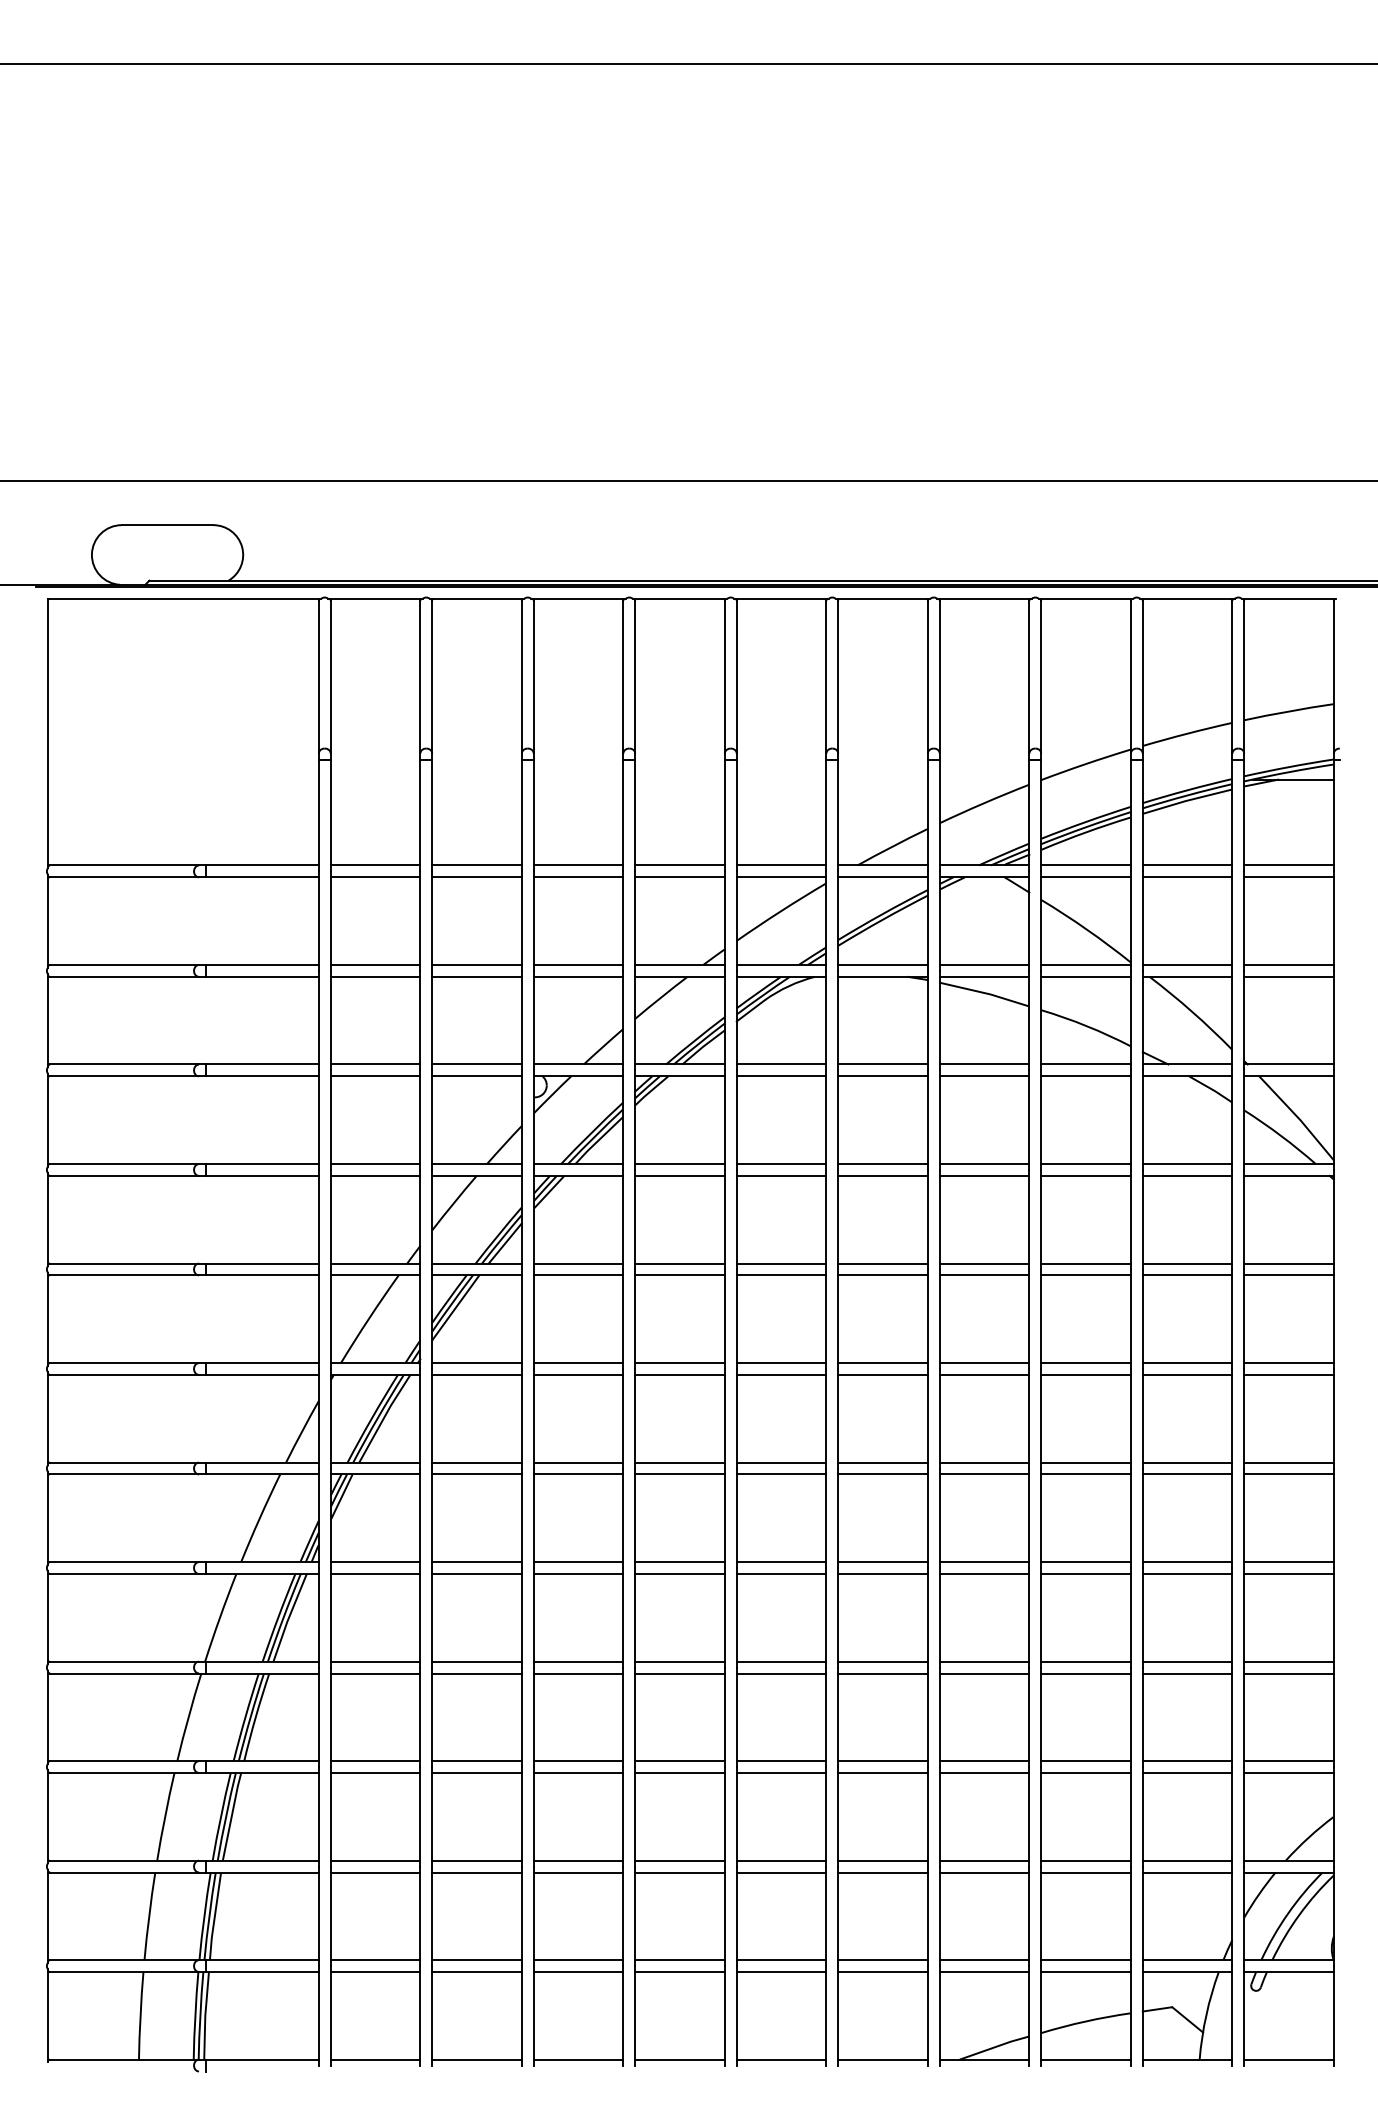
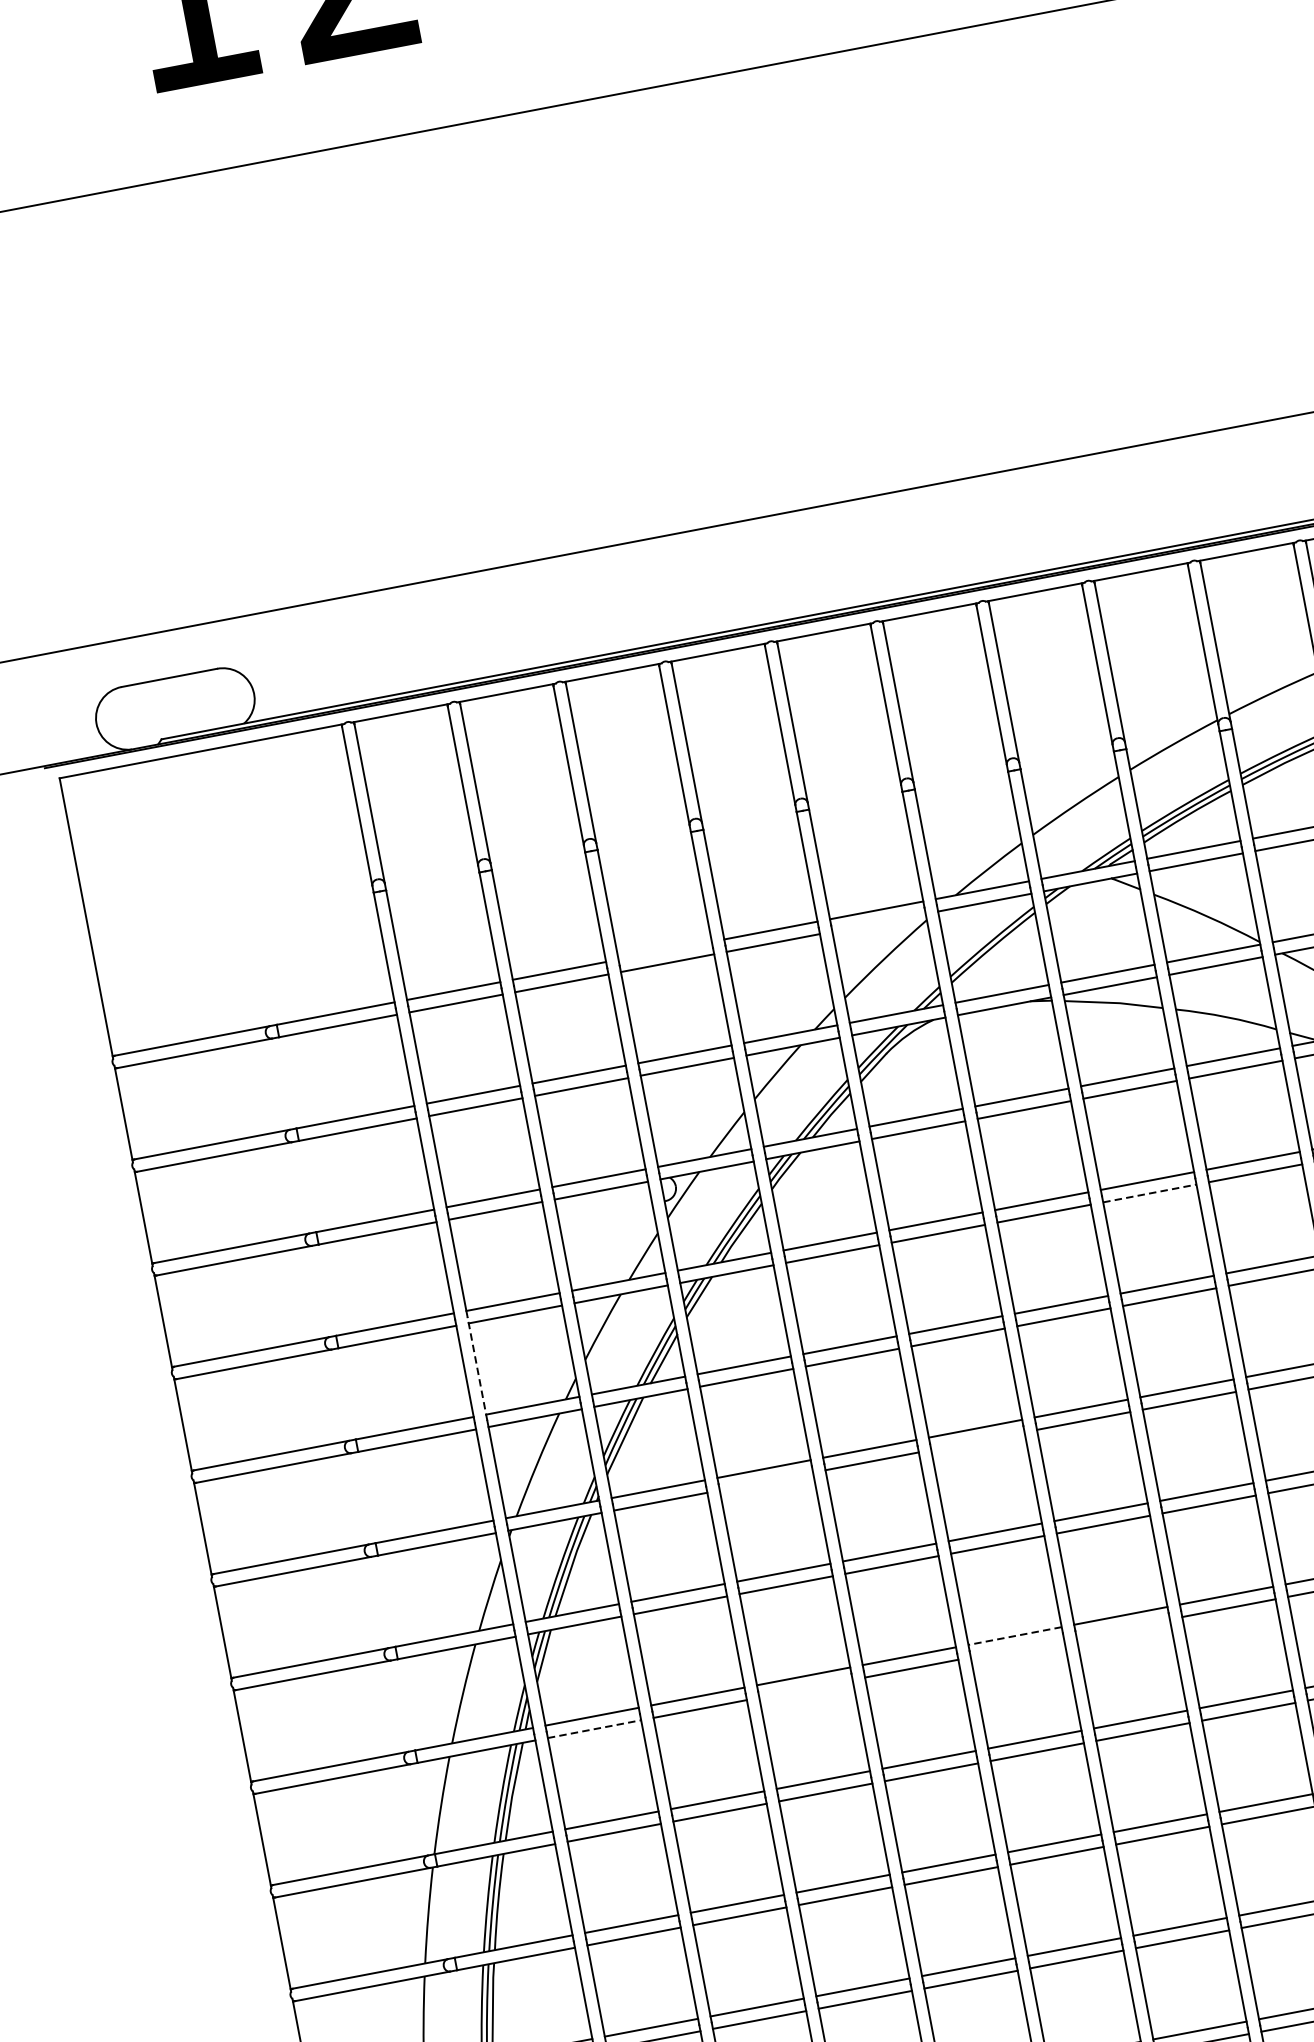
line: (578, 865) -> (665, 950), removed
line: (781, 877) -> (879, 922), removed
line: (984, 1175) -> (1149, 1193), solid -> dashed
line: (330, 1219) -> (477, 1368), solid -> dashed
line: (578, 1374) -> (766, 1481), removed
line: (781, 1374) -> (977, 1440), removed
line: (781, 1562) -> (1015, 1636), solid -> dashed
line: (375, 1574) -> (594, 1729), solid -> dashed
line: (578, 1574) -> (806, 1689), removed
line: (781, 1574) -> (1017, 1649), removed
line: (882, 1574) -> (1122, 1628), removed

